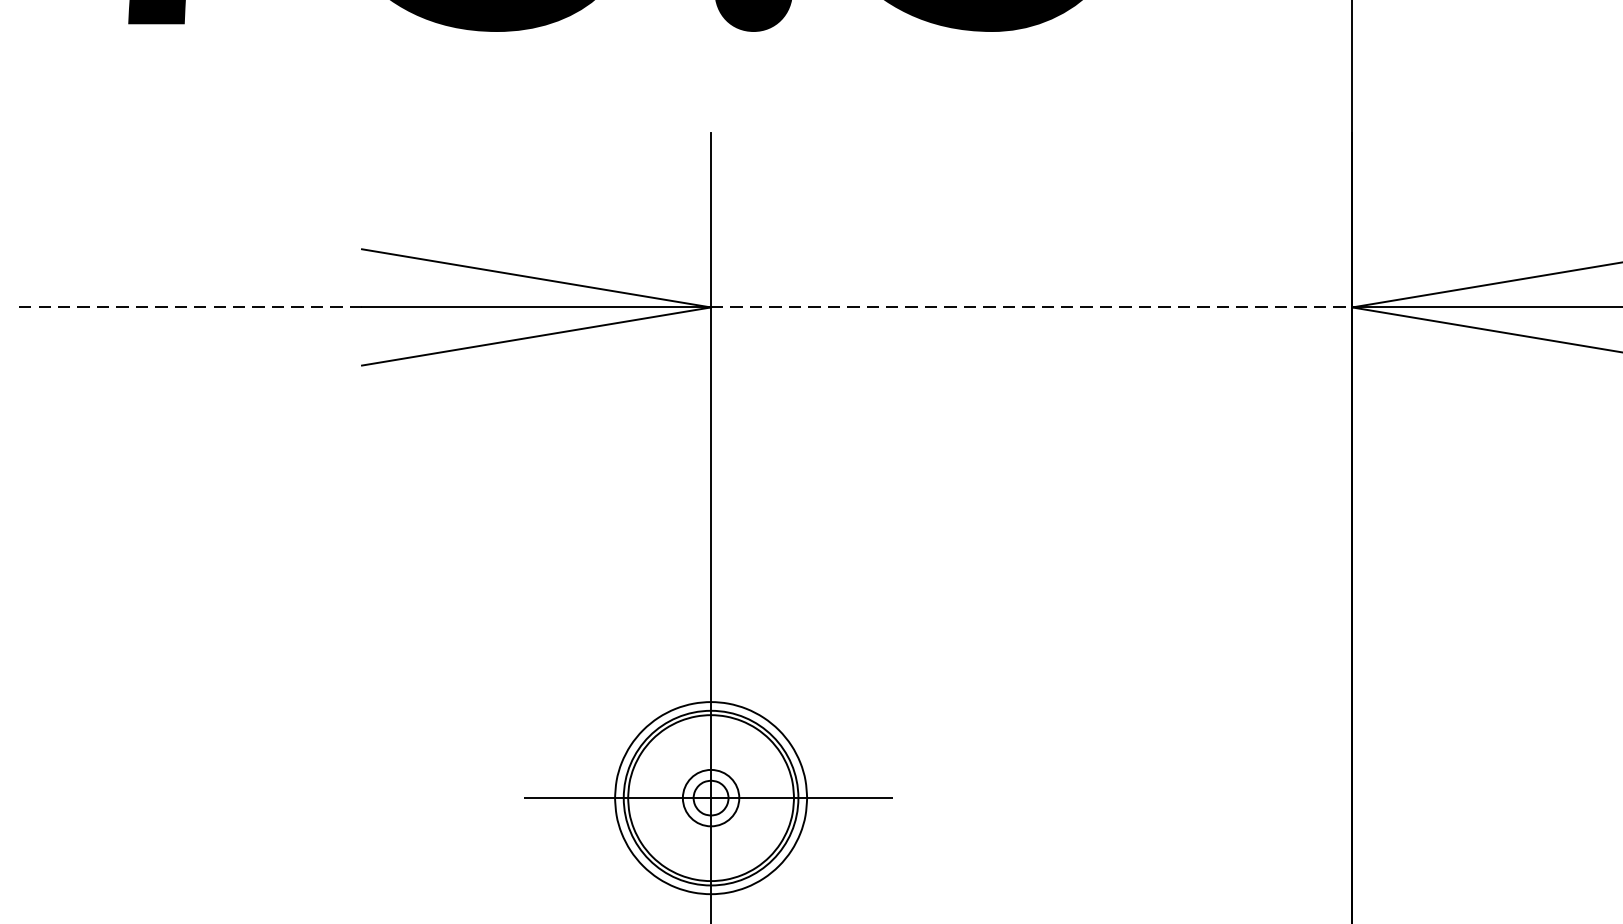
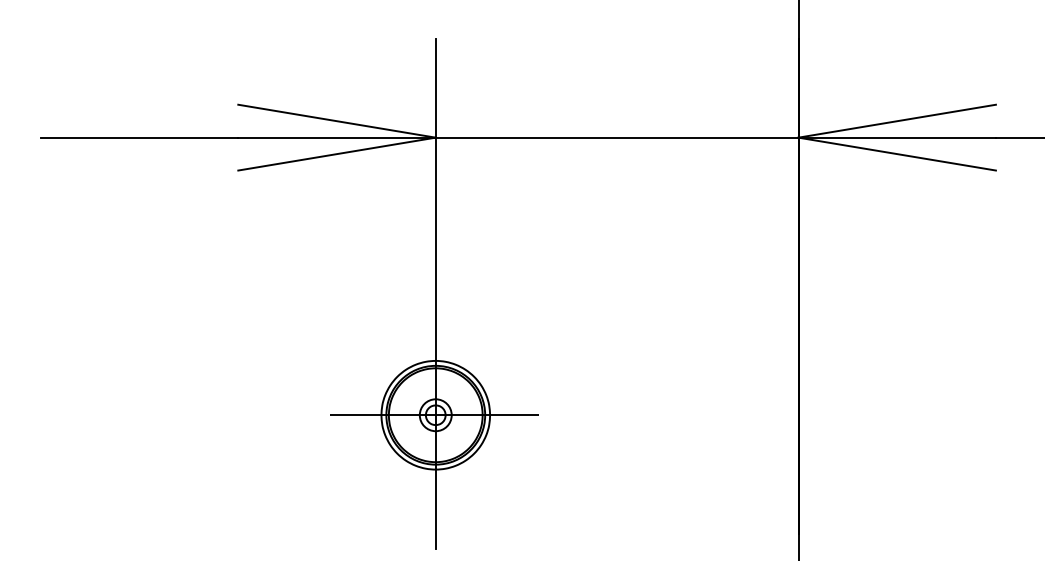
line: (187, 307) -> (139, 137), dashed -> solid
line: (1032, 307) -> (617, 137), dashed -> solid

